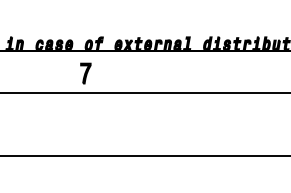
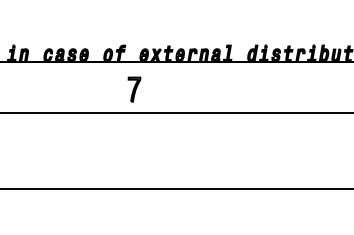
part: (85, 73) -> (134, 89), moved

